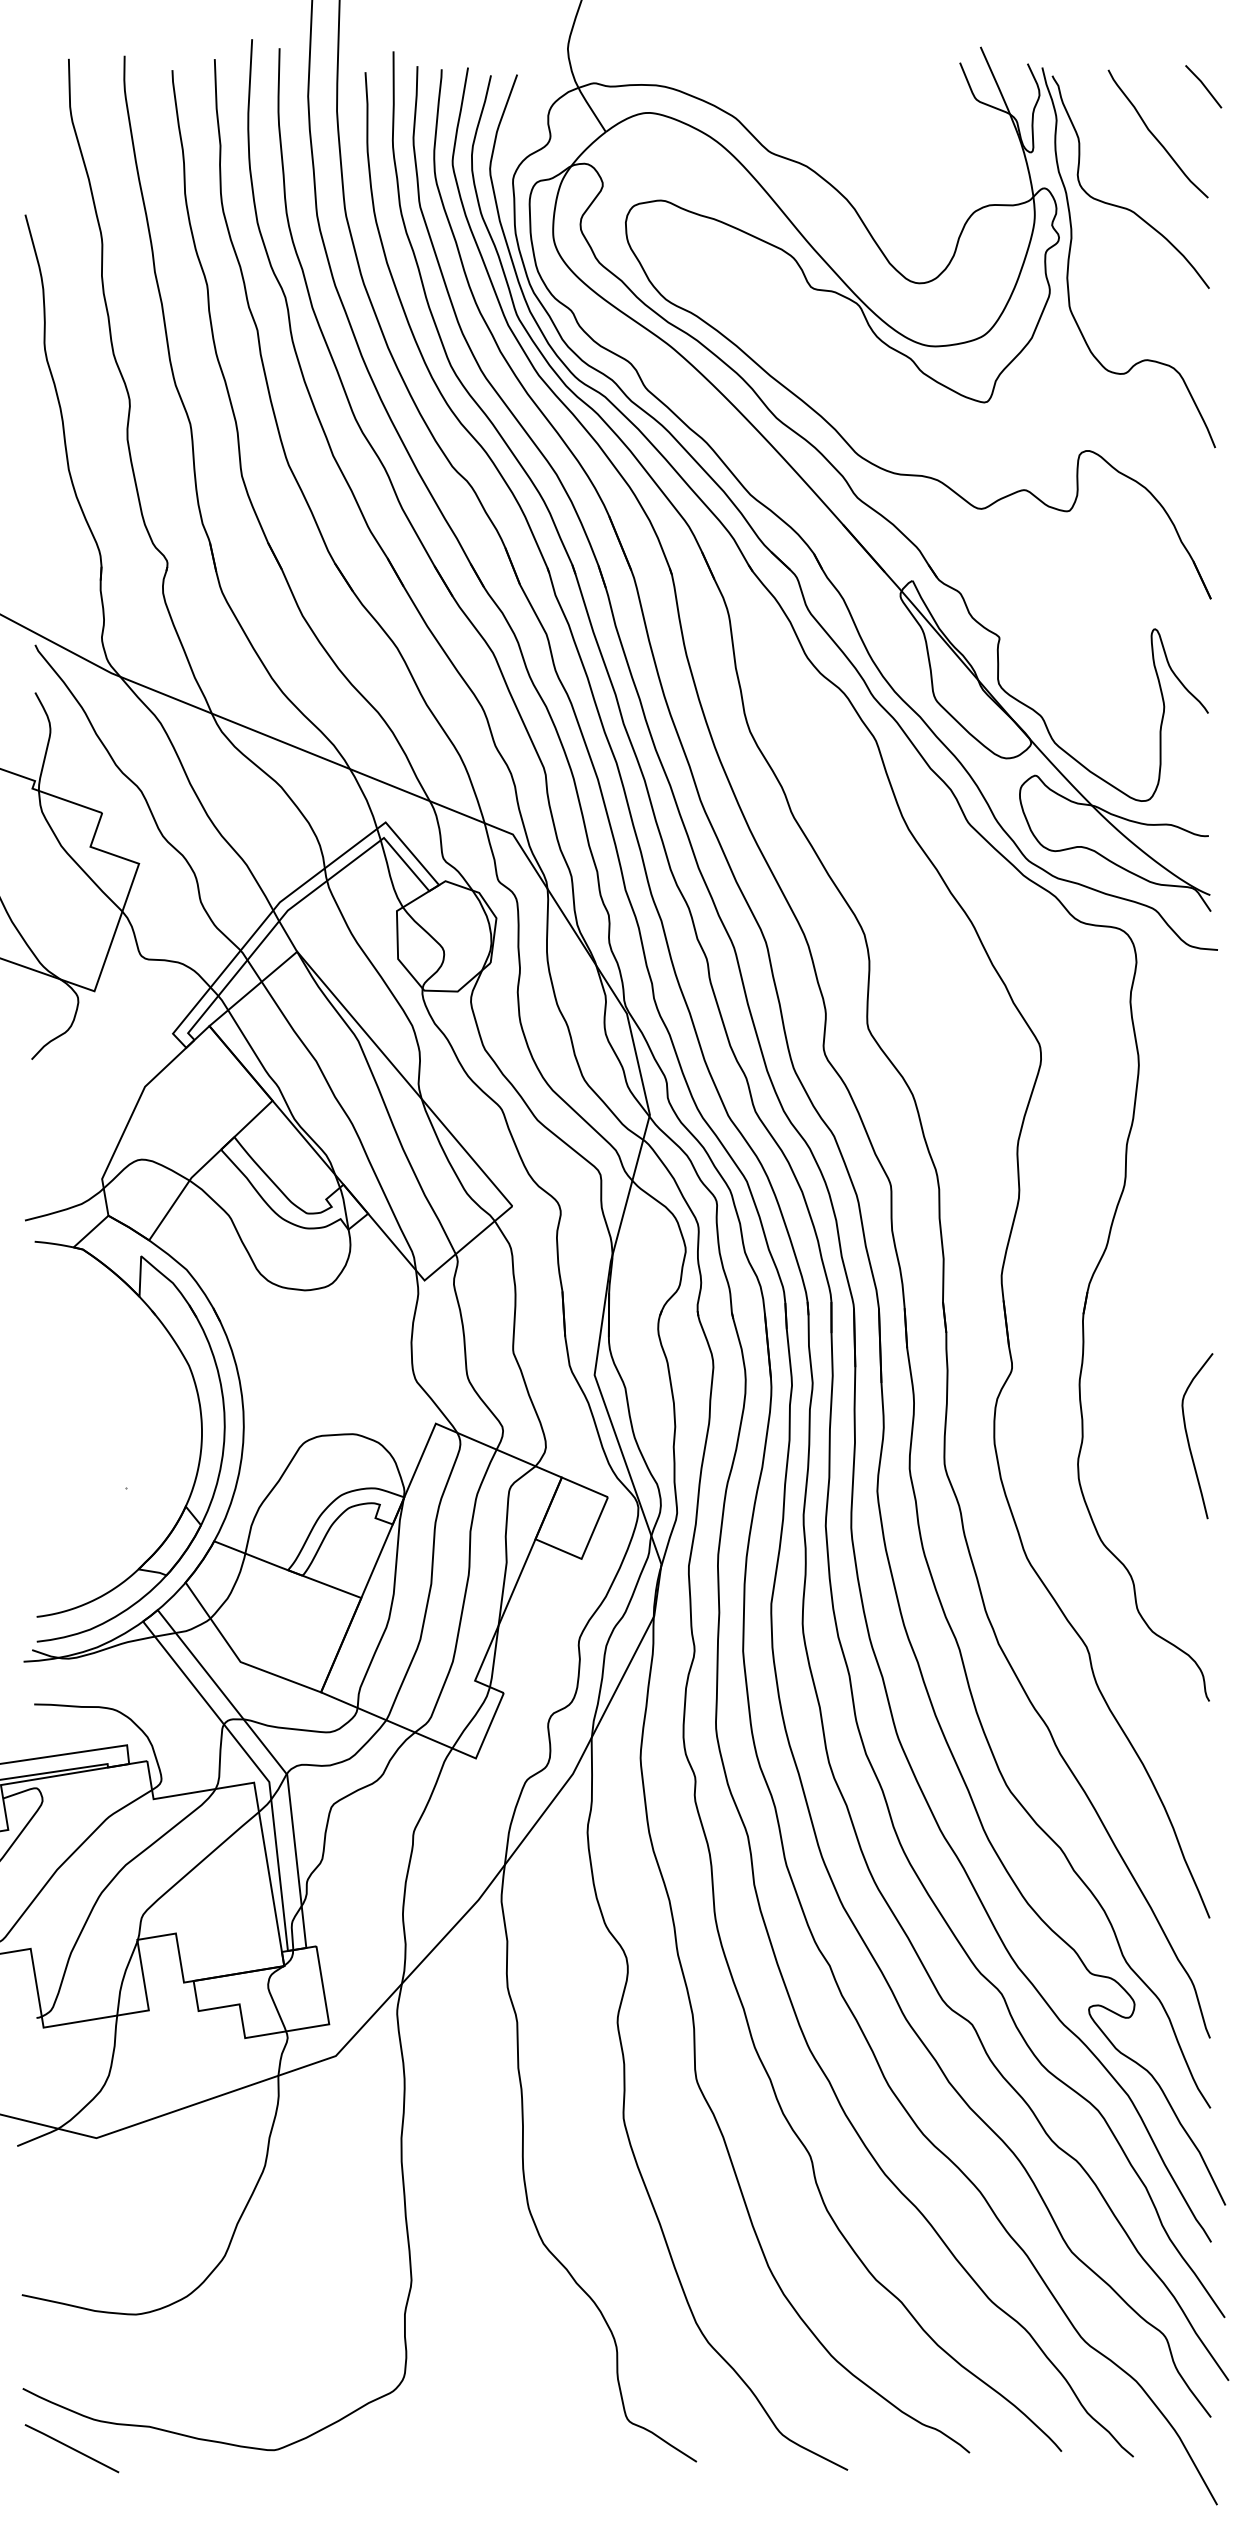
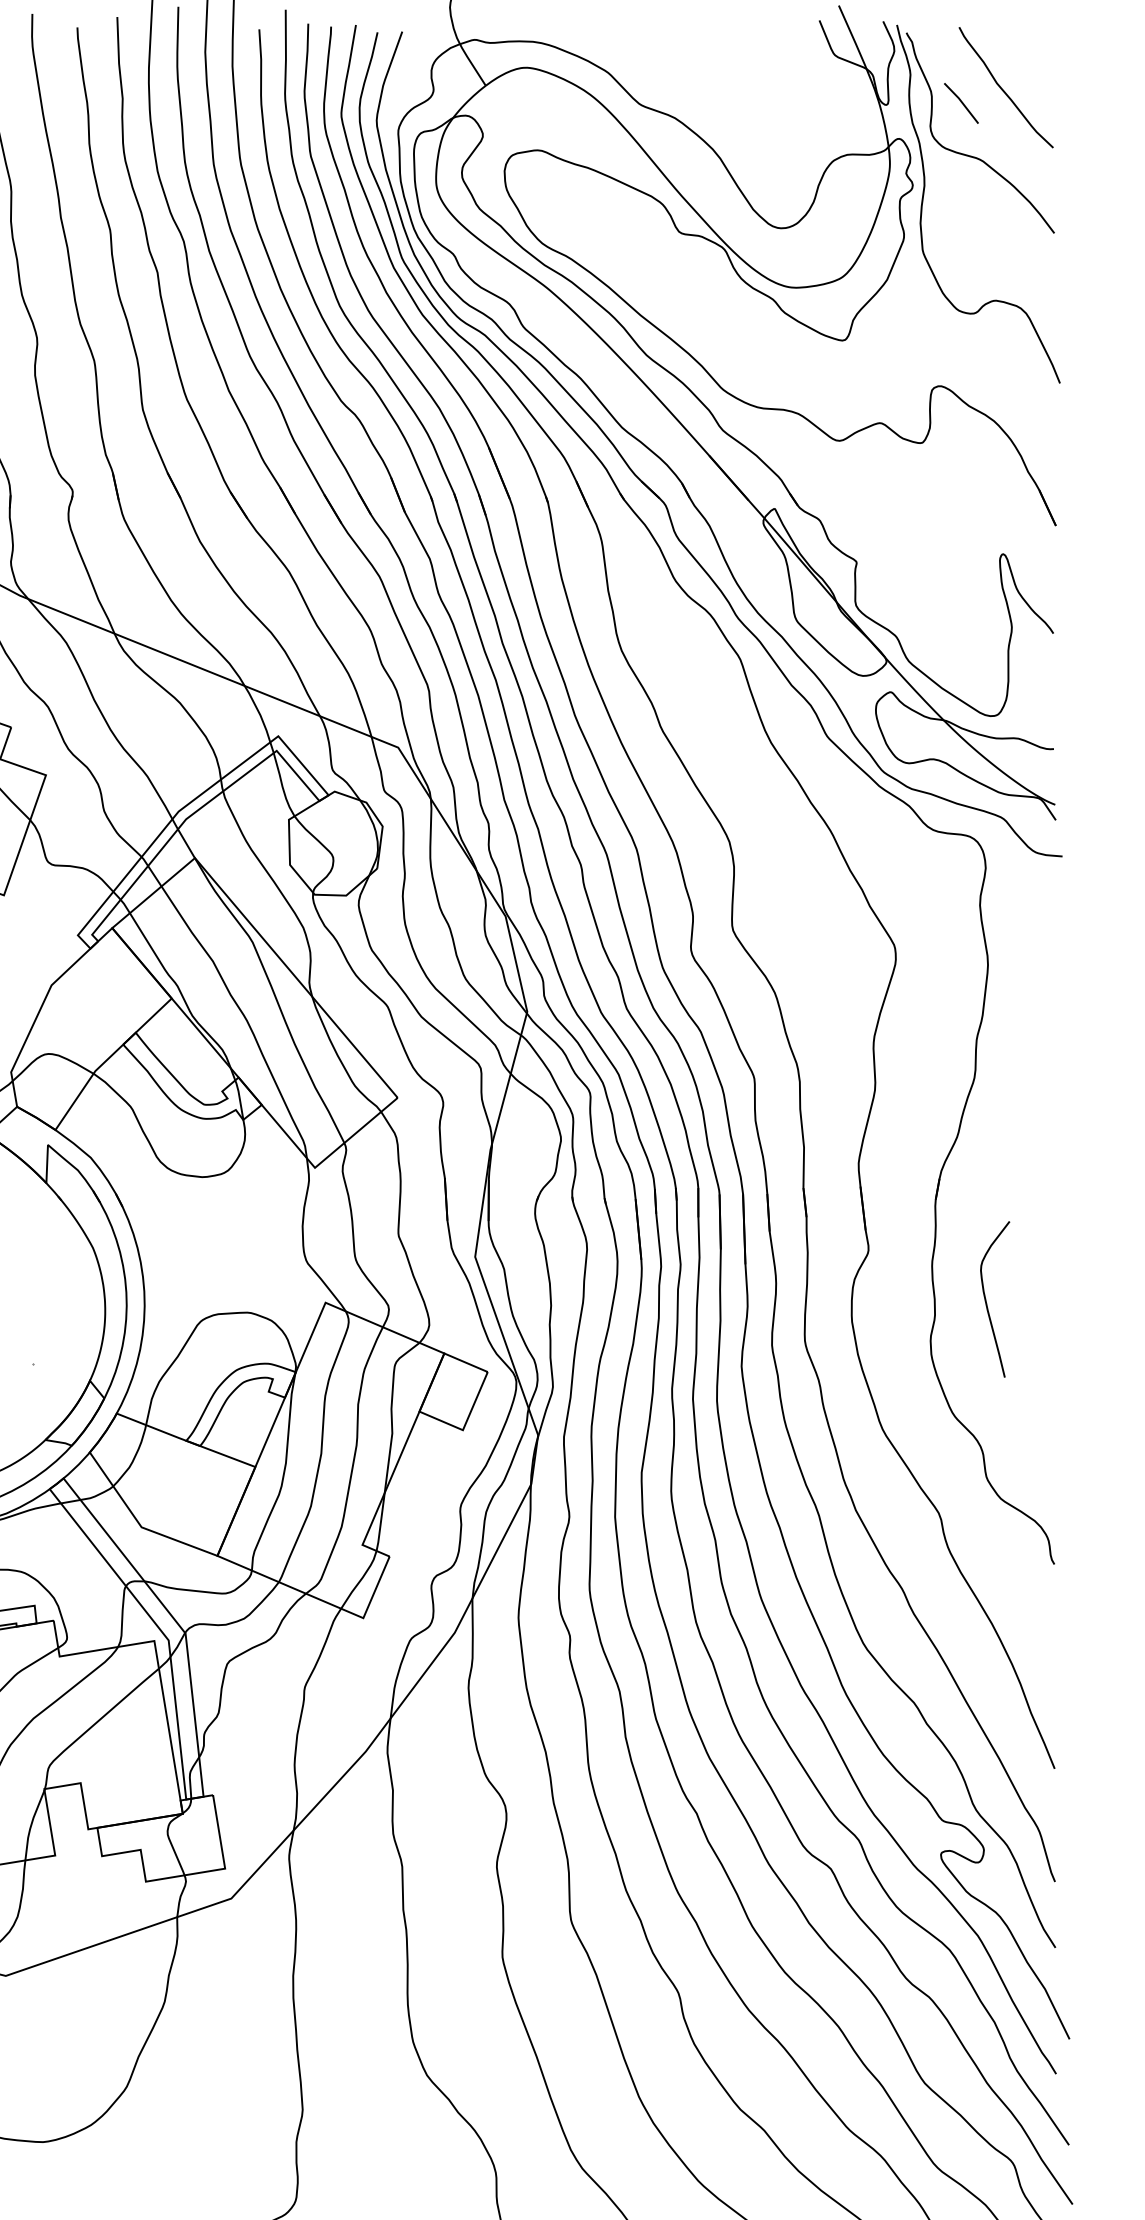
line: (1203, 86) -> (961, 103), moved
curve: (1188, 1436) -> (986, 1299), moved

